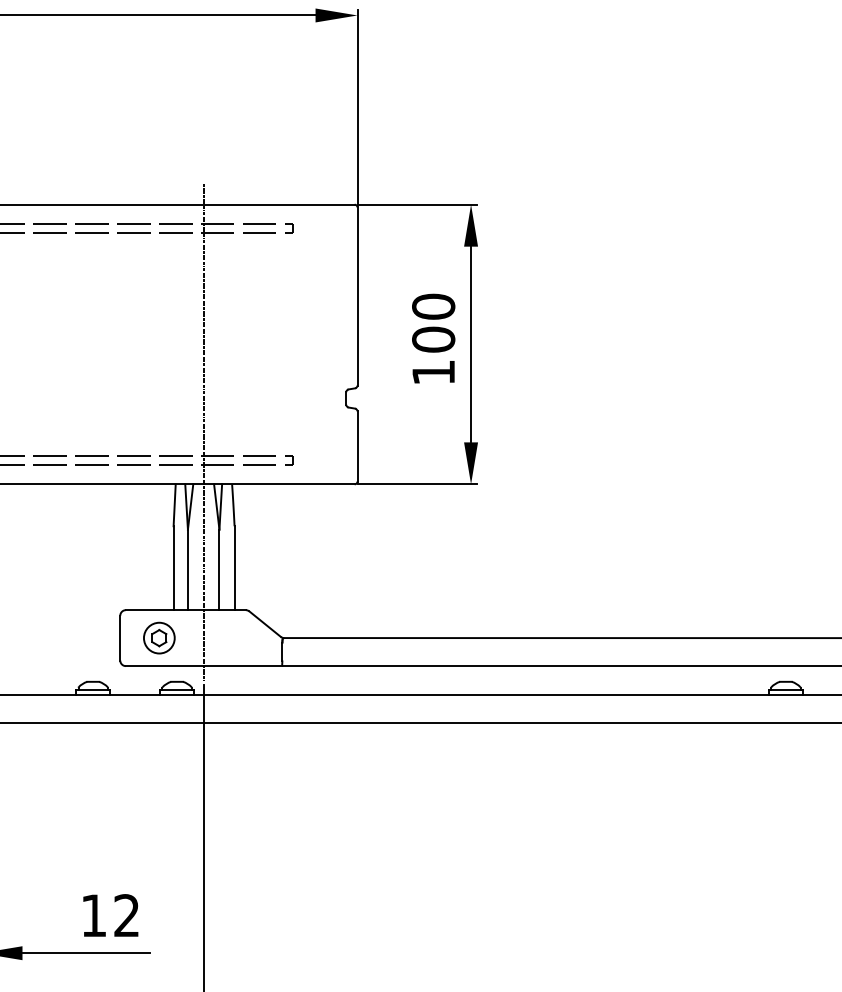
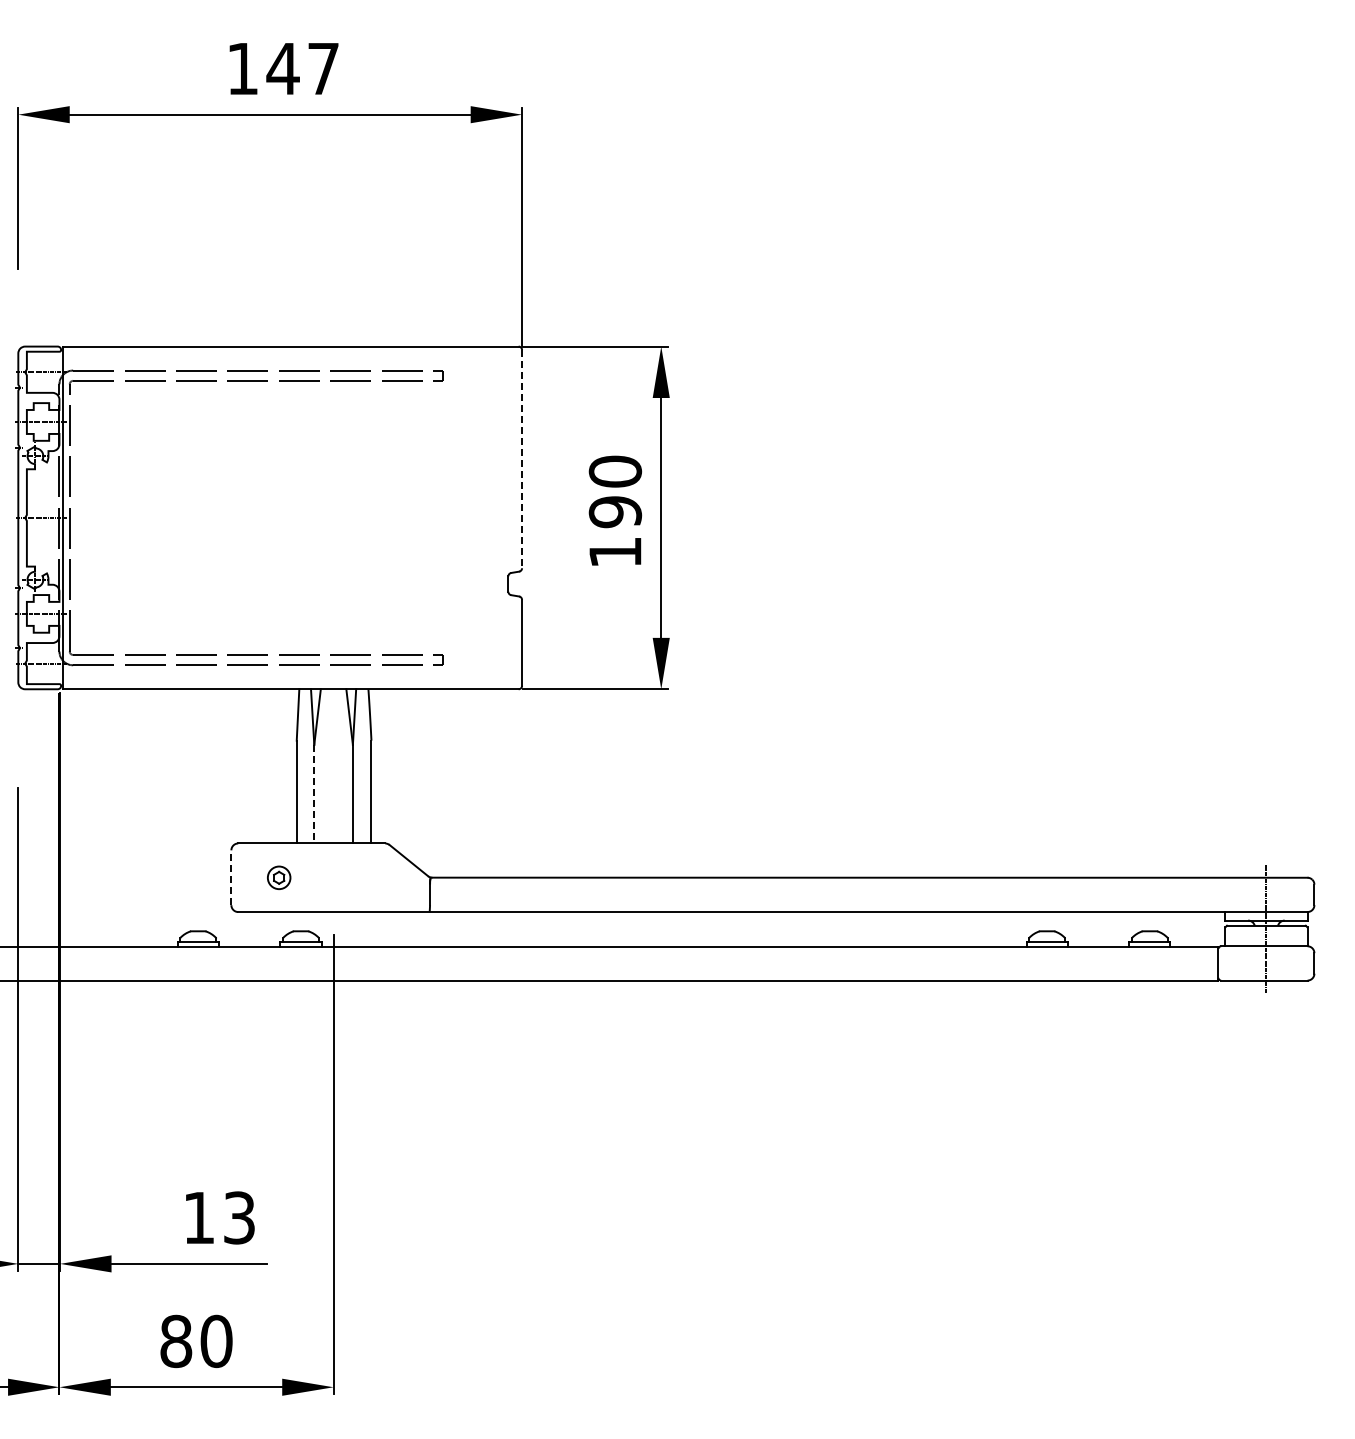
line: (357, 296) -> (522, 459), solid -> dashed
text: (433, 340) -> (615, 512), 100 -> 190
line: (203, 432) -> (333, 625), removed
line: (188, 570) -> (314, 794), solid -> dashed
line: (120, 637) -> (231, 877), solid -> dashed
part: (158, 637) -> (278, 877), size x0.6
text: (126, 915) -> (239, 1217), 12 -> 13

